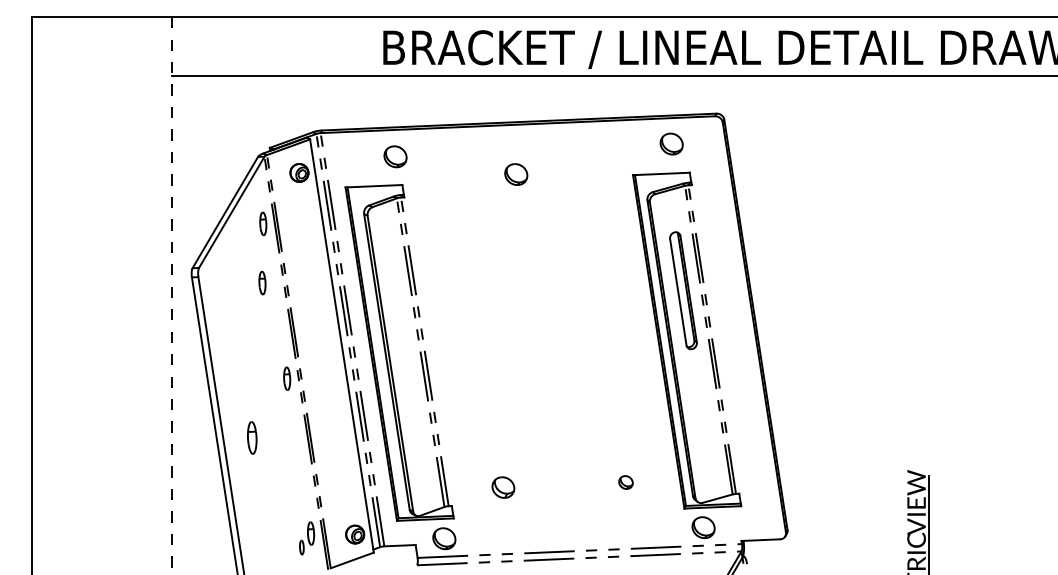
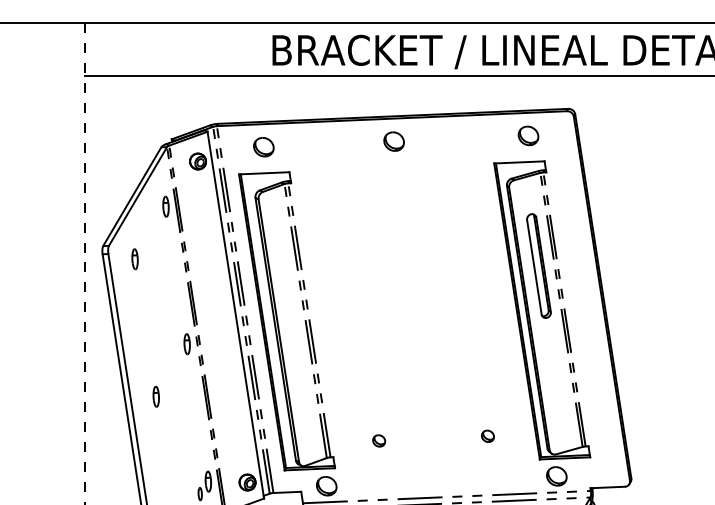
part: (395, 156) -> (263, 146), moved
part: (516, 174) -> (394, 141), moved
part: (262, 282) -> (135, 258), moved
part: (252, 437) -> (156, 396), size x0.71
part: (503, 487) -> (379, 440), size x0.62

